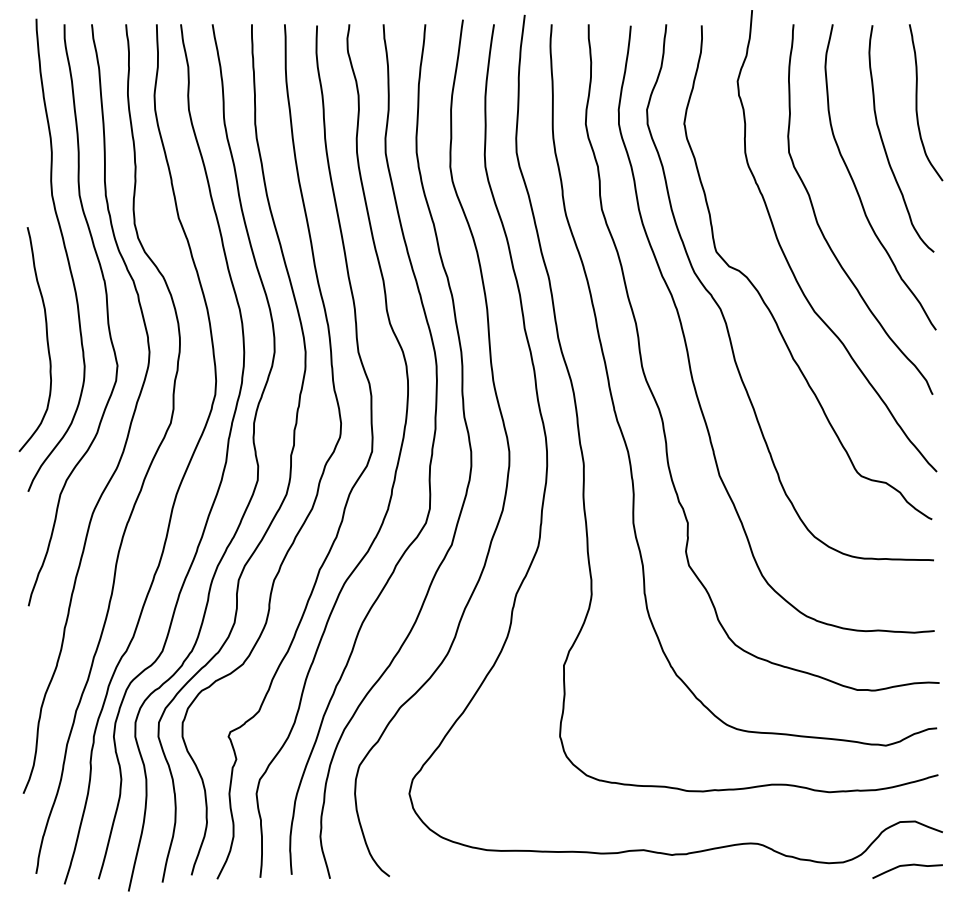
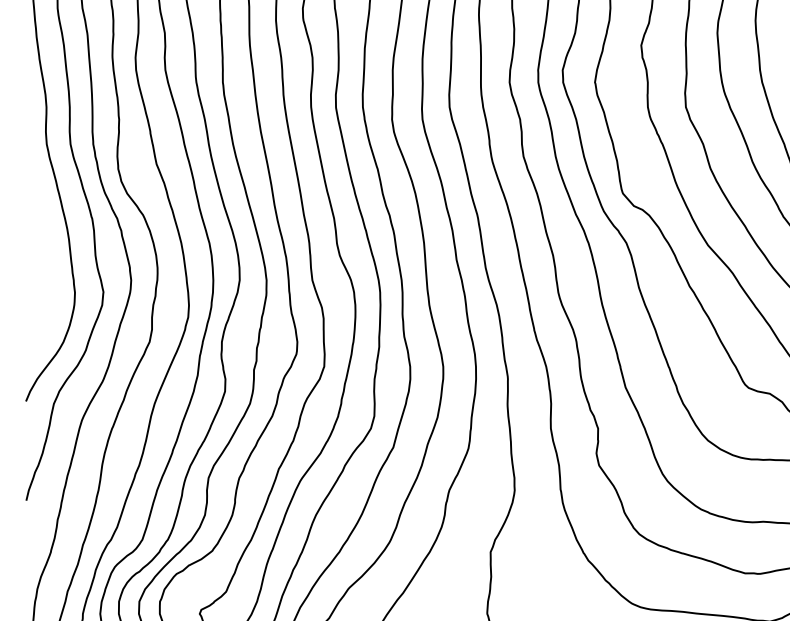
curve: (46, 339) -> (41, 269), removed

